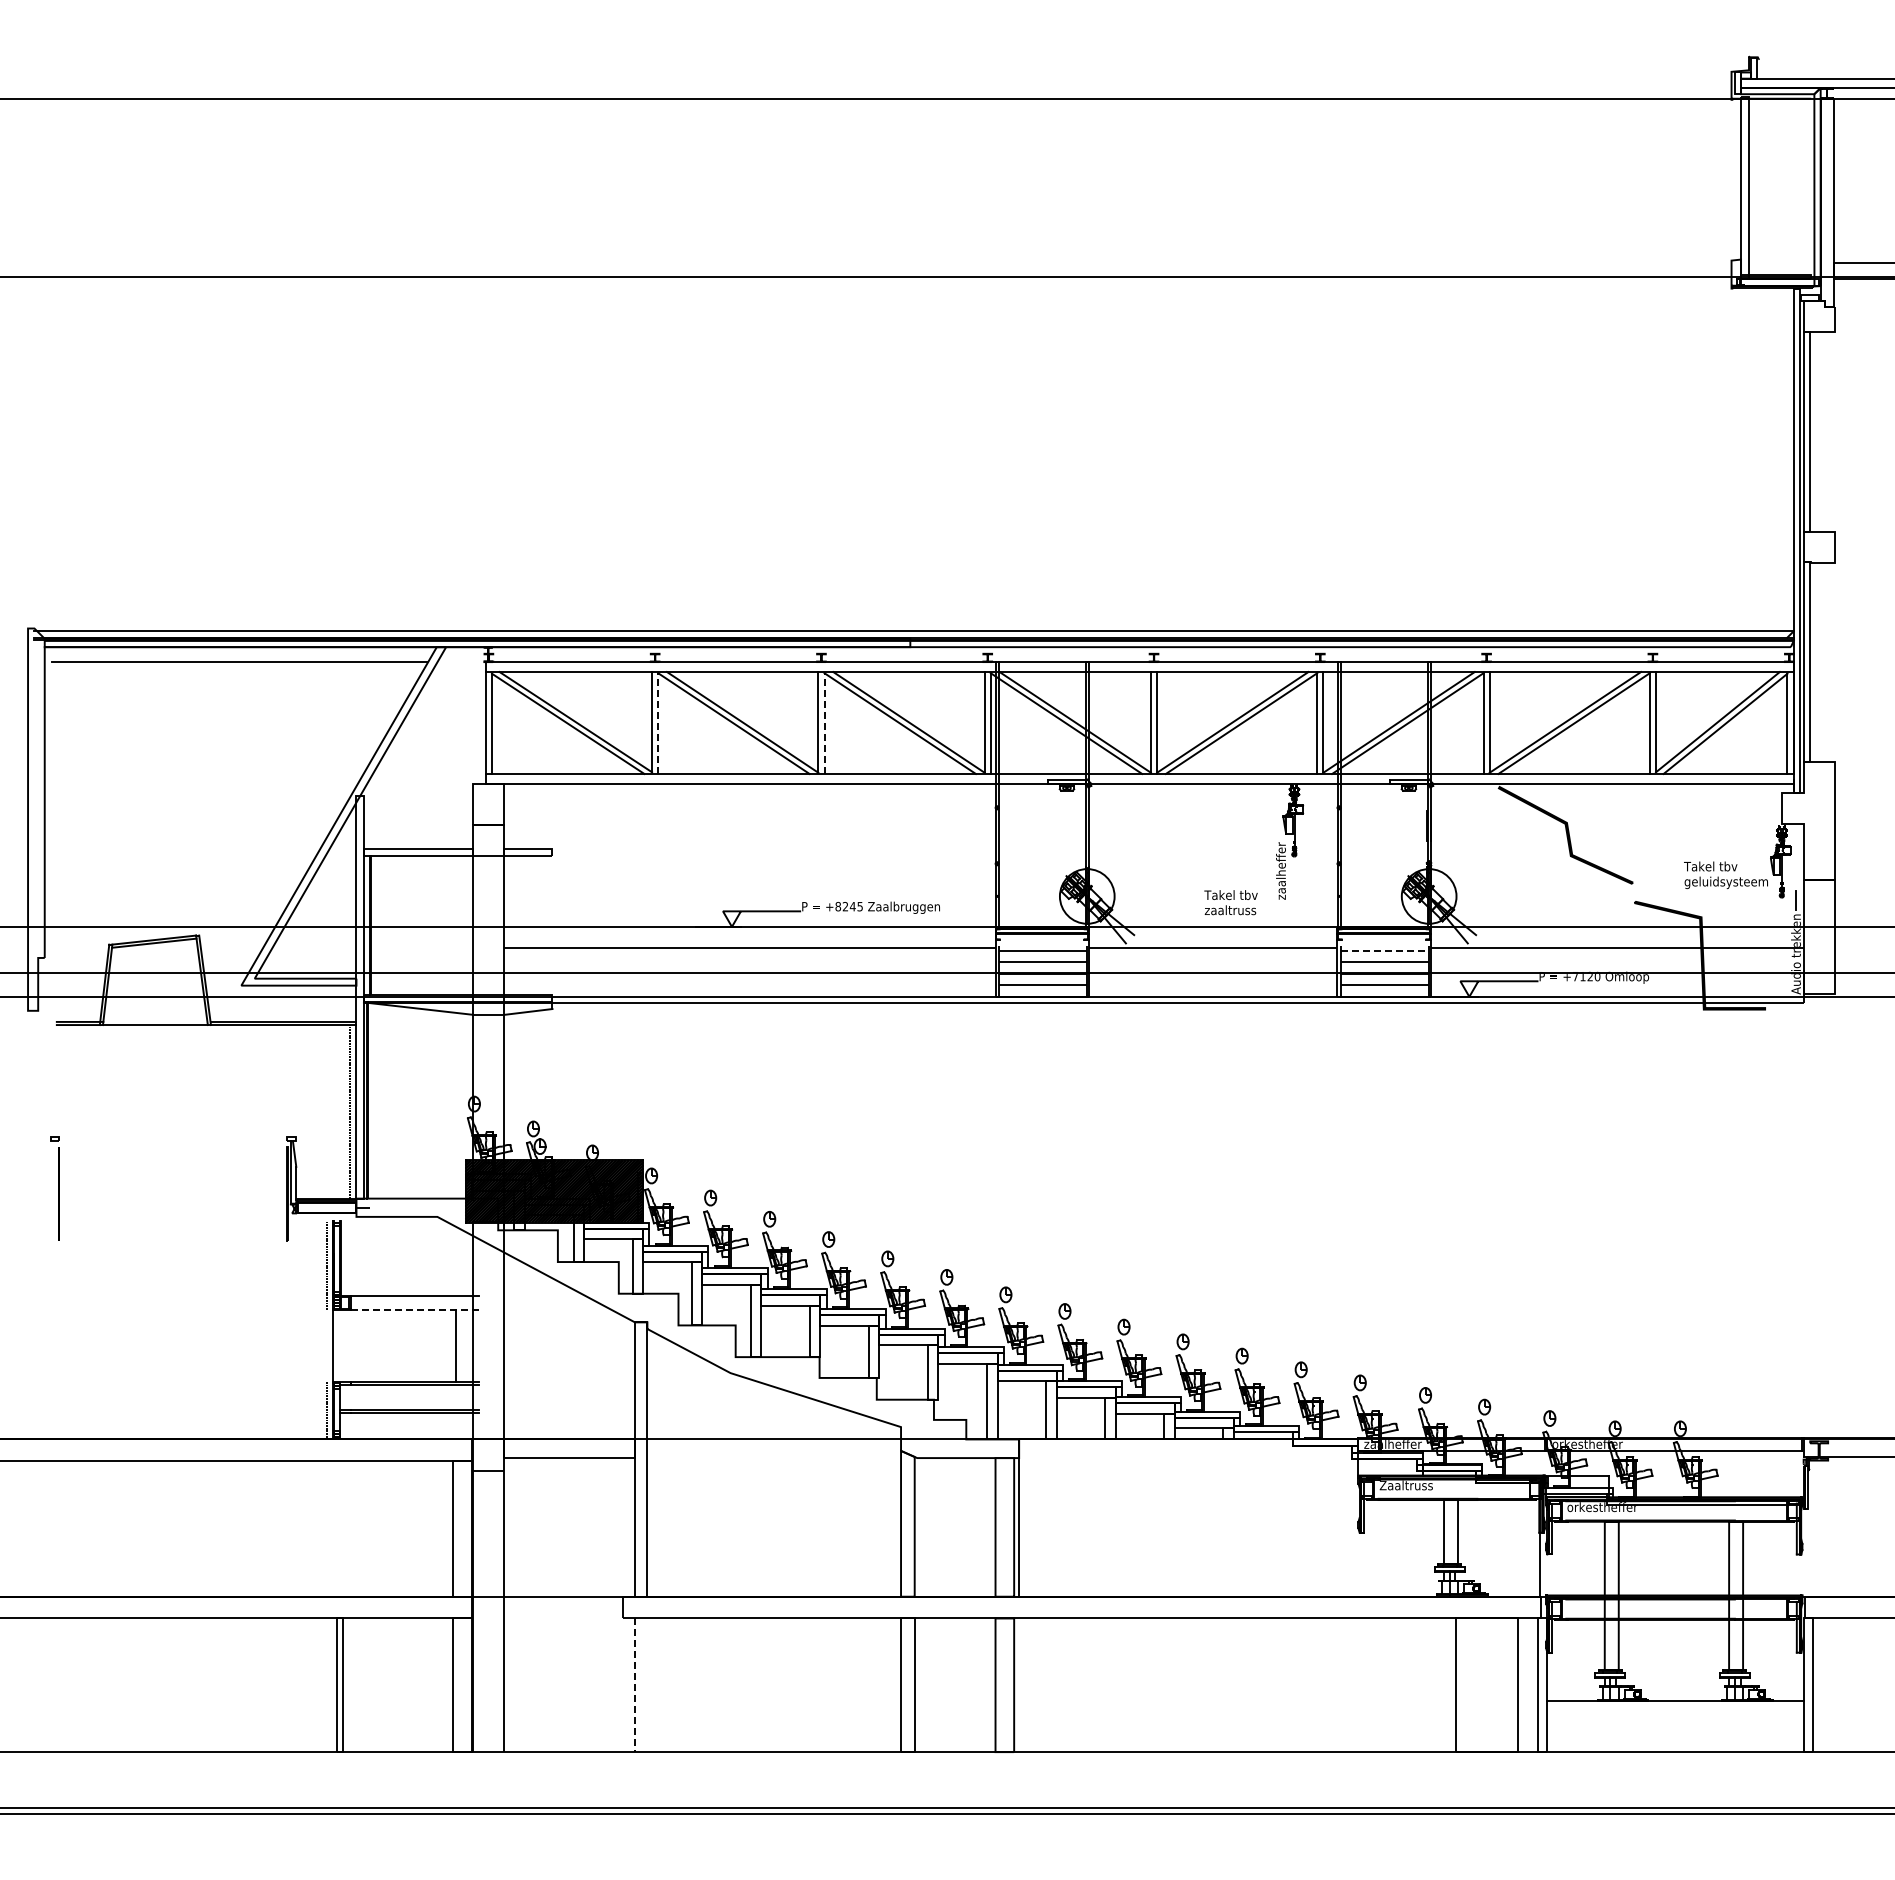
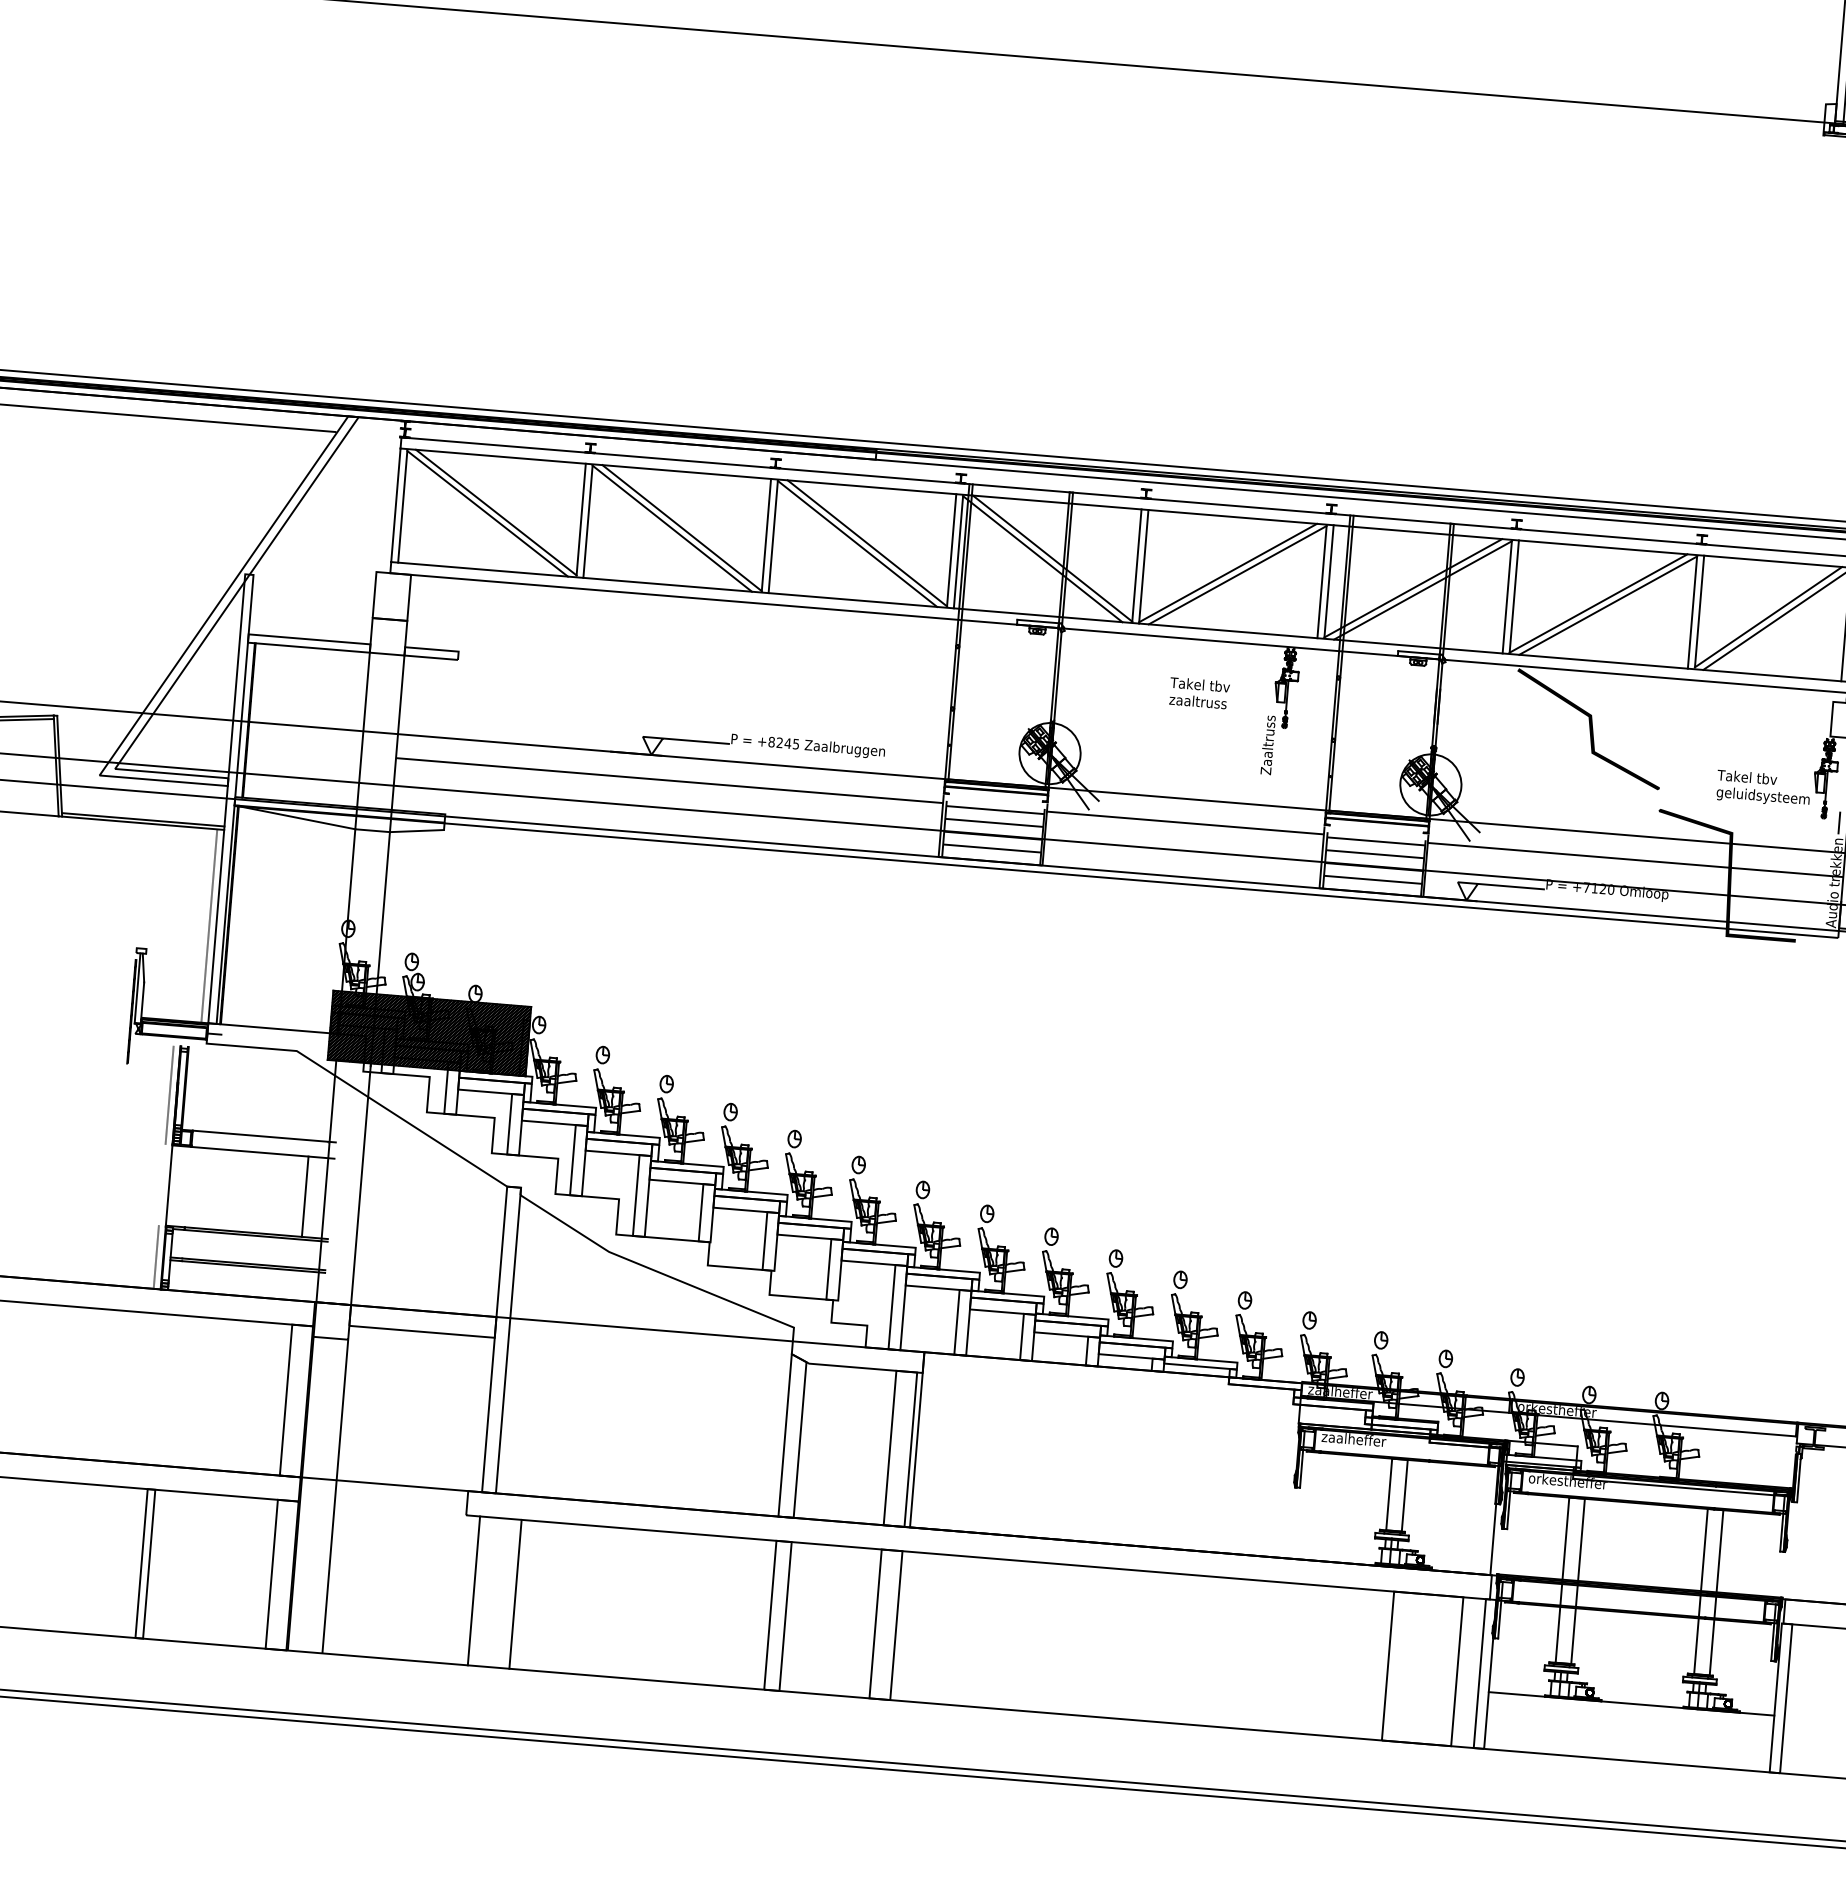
line: (658, 723) -> (588, 521), dashed -> solid
line: (824, 723) -> (773, 536), dashed -> solid
text: (1280, 870) -> (1267, 742), zaalheffer -> Zaaltruss
text: (1230, 902) -> (1198, 692), moved
line: (1384, 950) -> (1376, 841), dashed -> solid
line: (415, 1310) -> (263, 1153), dashed -> solid
text: (1408, 1485) -> (1353, 1439), Zaaltruss -> zaalheffer
line: (634, 1685) -> (473, 1591), dashed -> solid
line: (672, 1685) -> (515, 1594), added

